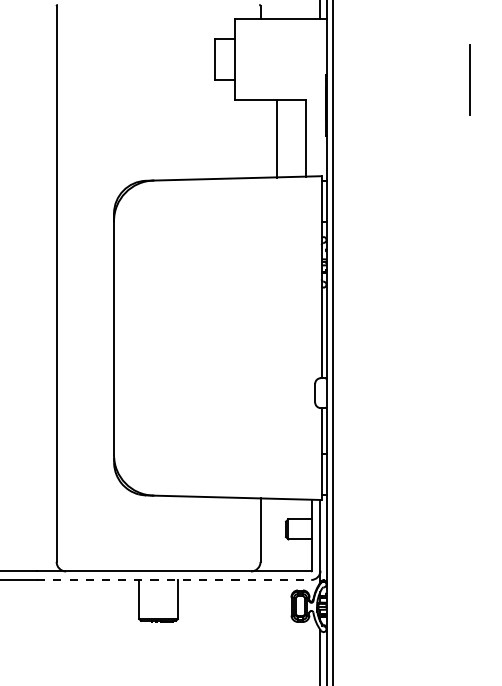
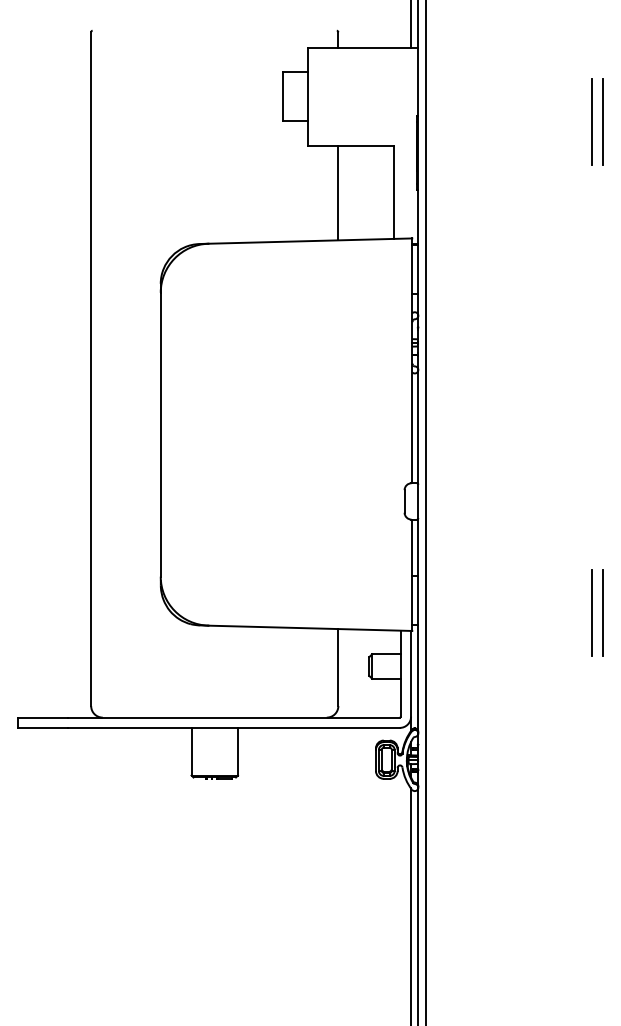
line: (478, 79) -> (602, 121), added
line: (277, 138) -> (338, 192), moved
line: (470, 484) -> (592, 612), added
line: (478, 484) -> (602, 612), added
line: (174, 579) -> (234, 727), dashed -> solid

